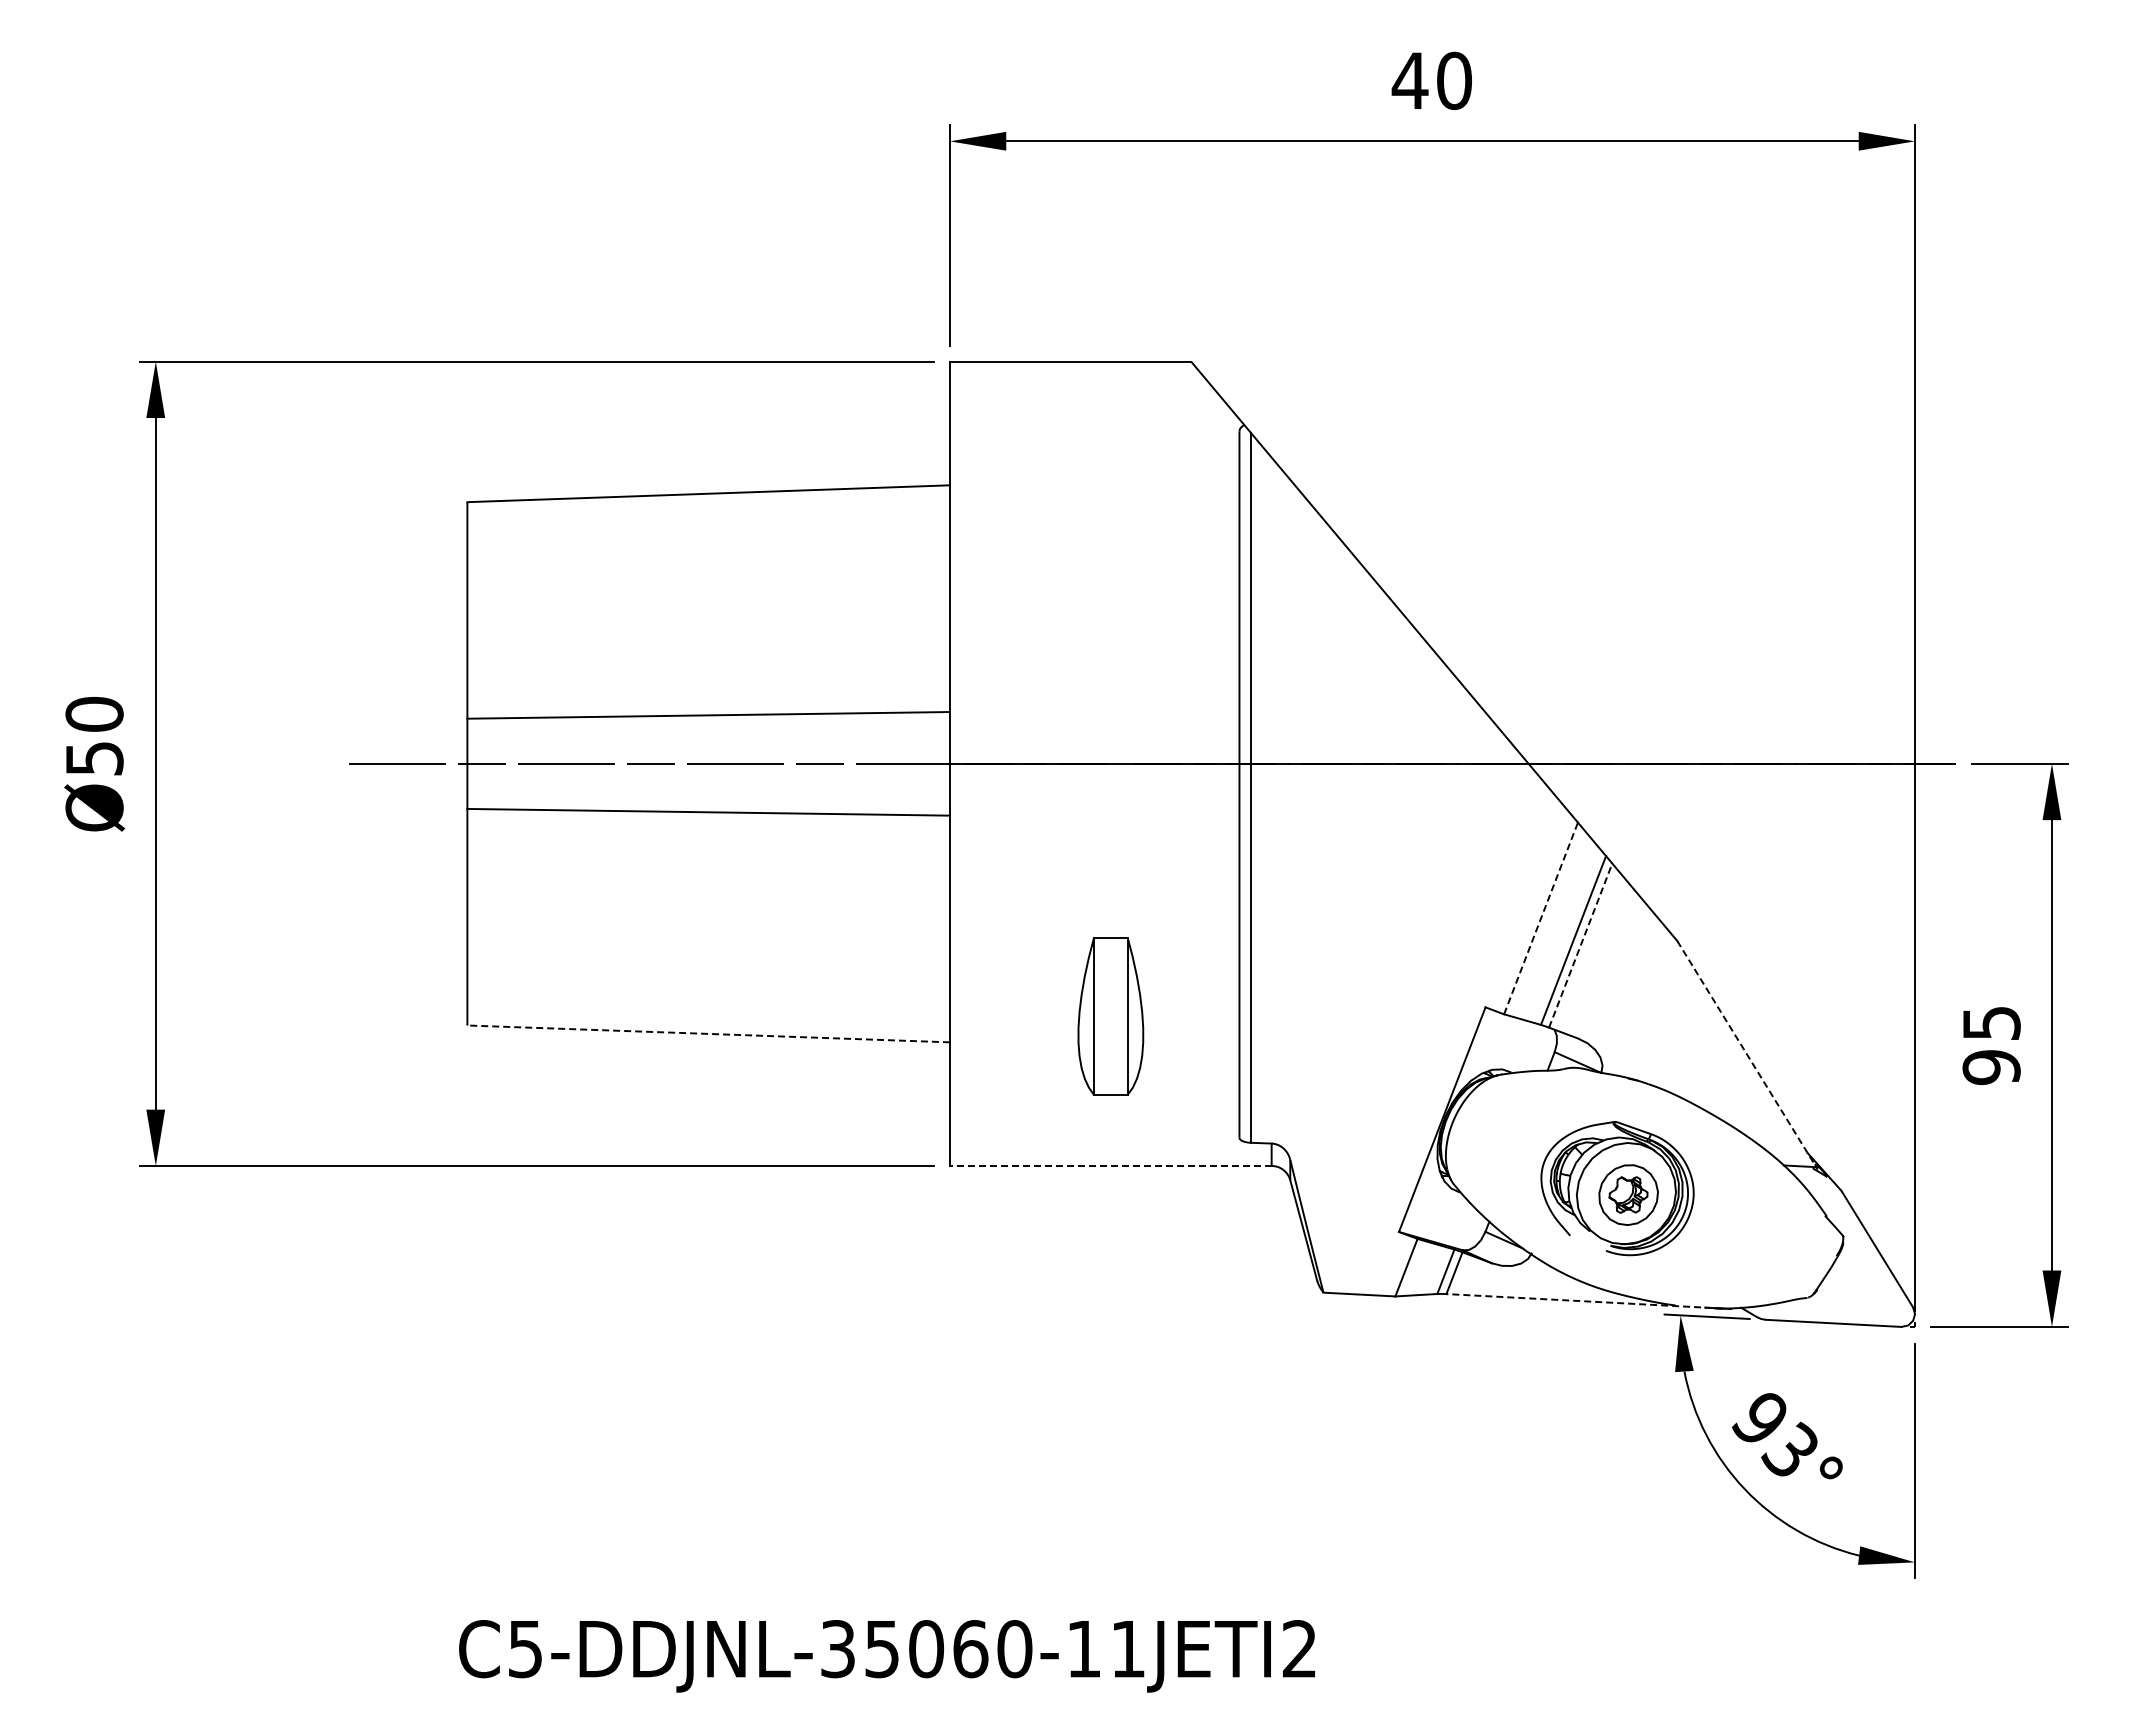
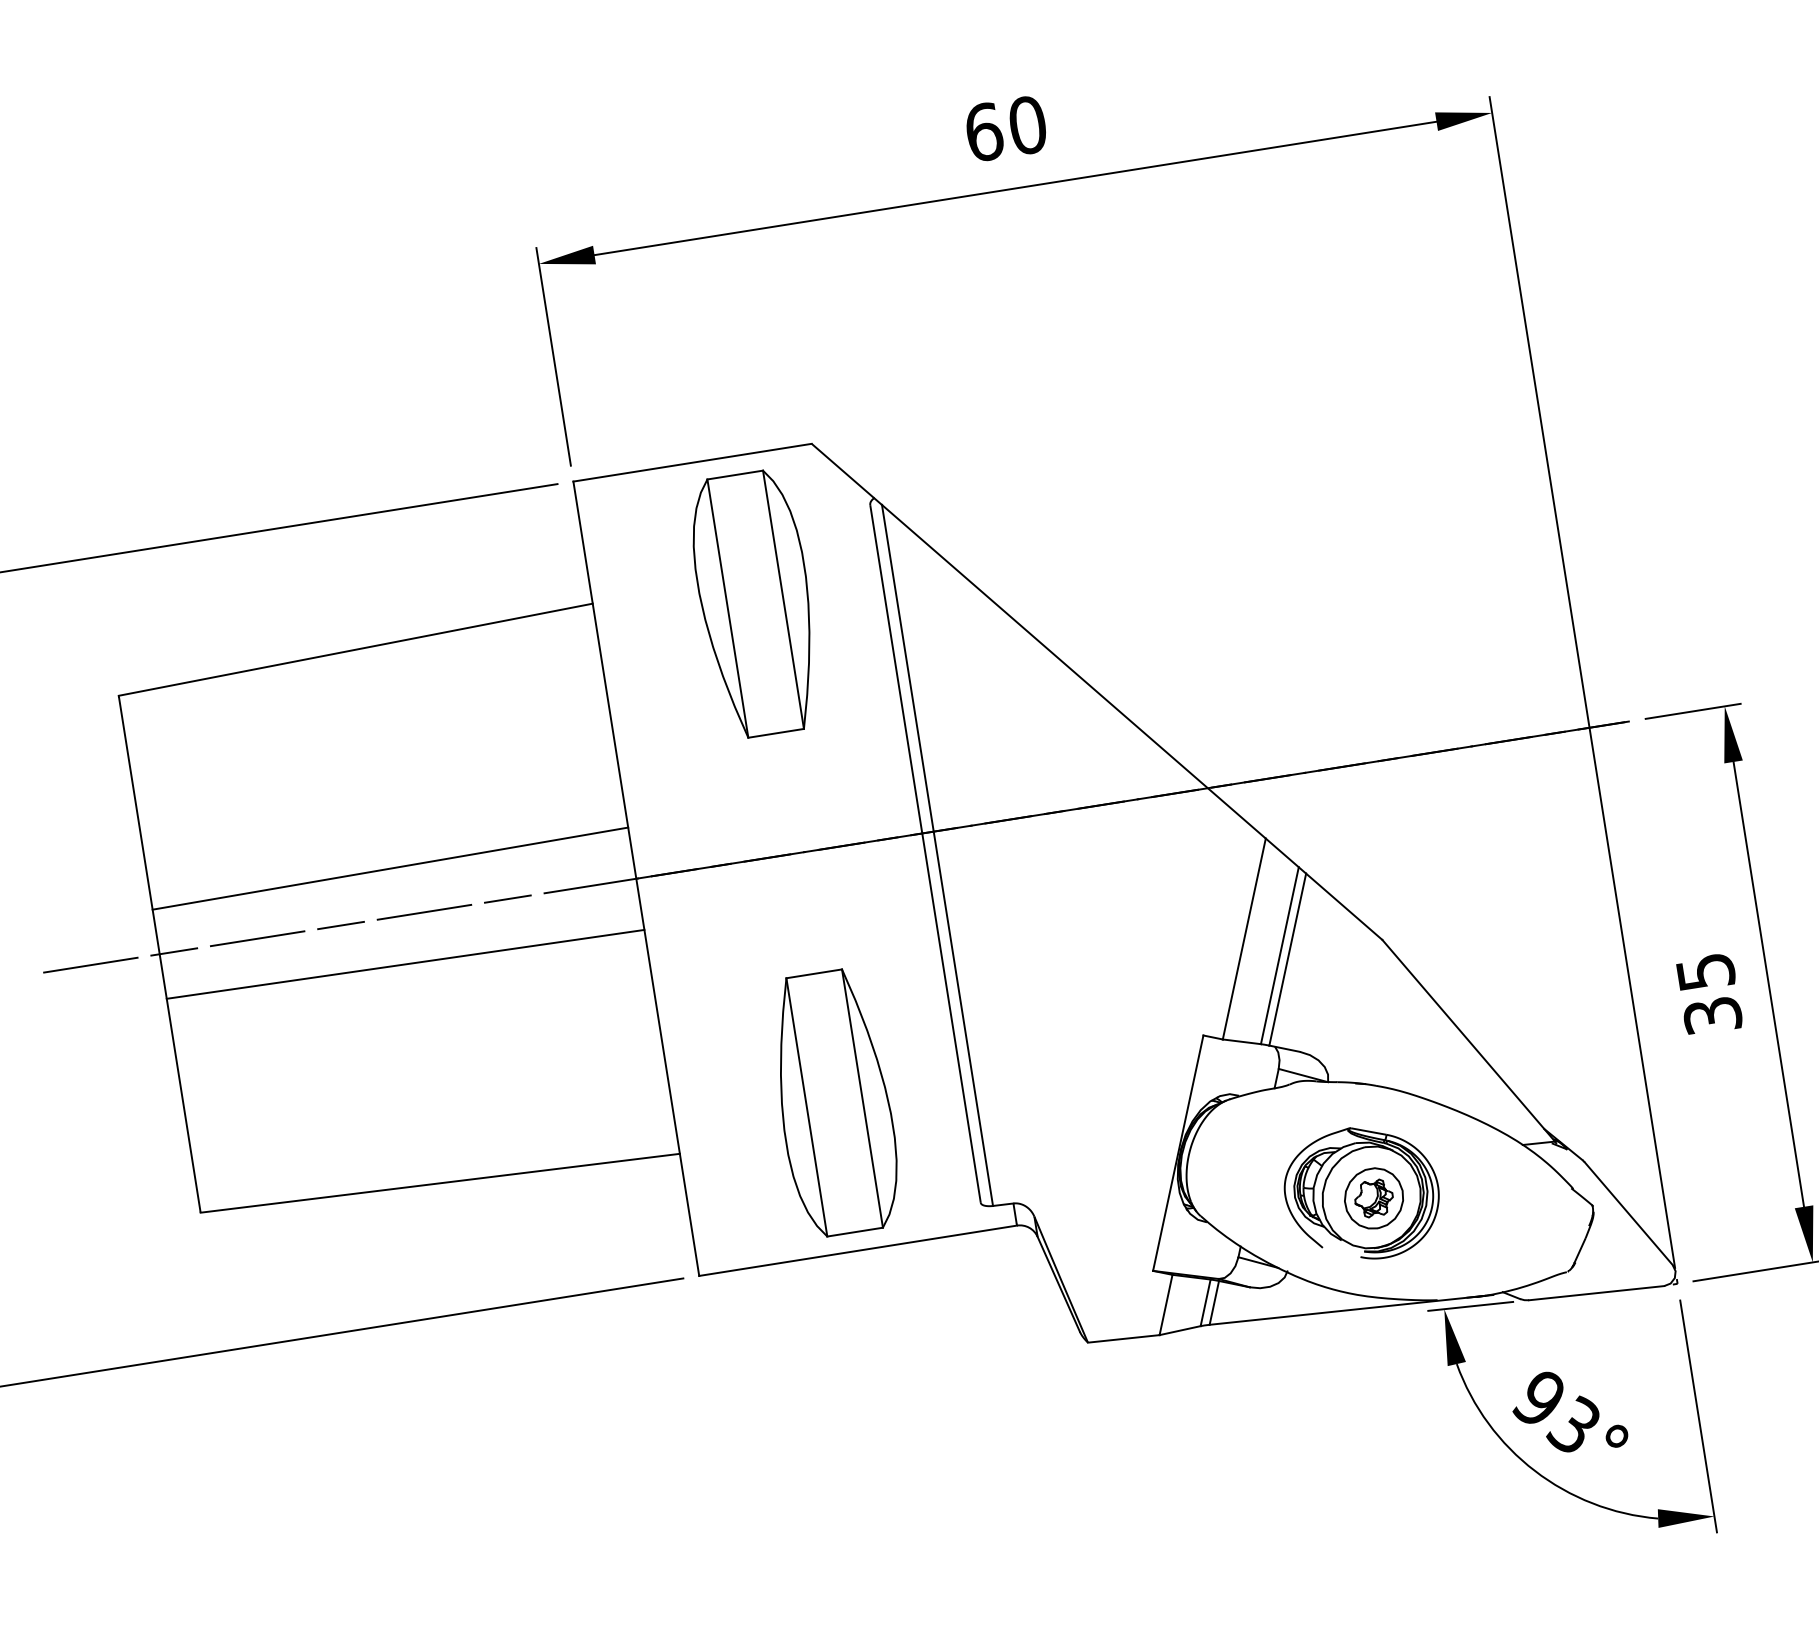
text: (1409, 80) -> (983, 131), 40 -> 60
part: (1110, 511) -> (755, 604), added
line: (1541, 918) -> (1244, 938), dashed -> solid
line: (1580, 945) -> (1287, 959), dashed -> solid
part: (1110, 1016) -> (834, 1103), size x1.67
line: (708, 1033) -> (440, 1182), dashed -> solid
line: (1746, 1054) -> (1468, 1041), dashed -> solid
text: (1991, 1067) -> (1712, 1015), 95 -> 35
line: (1110, 1165) -> (857, 1250), dashed -> solid
line: (1584, 1301) -> (1347, 1310), dashed -> solid

